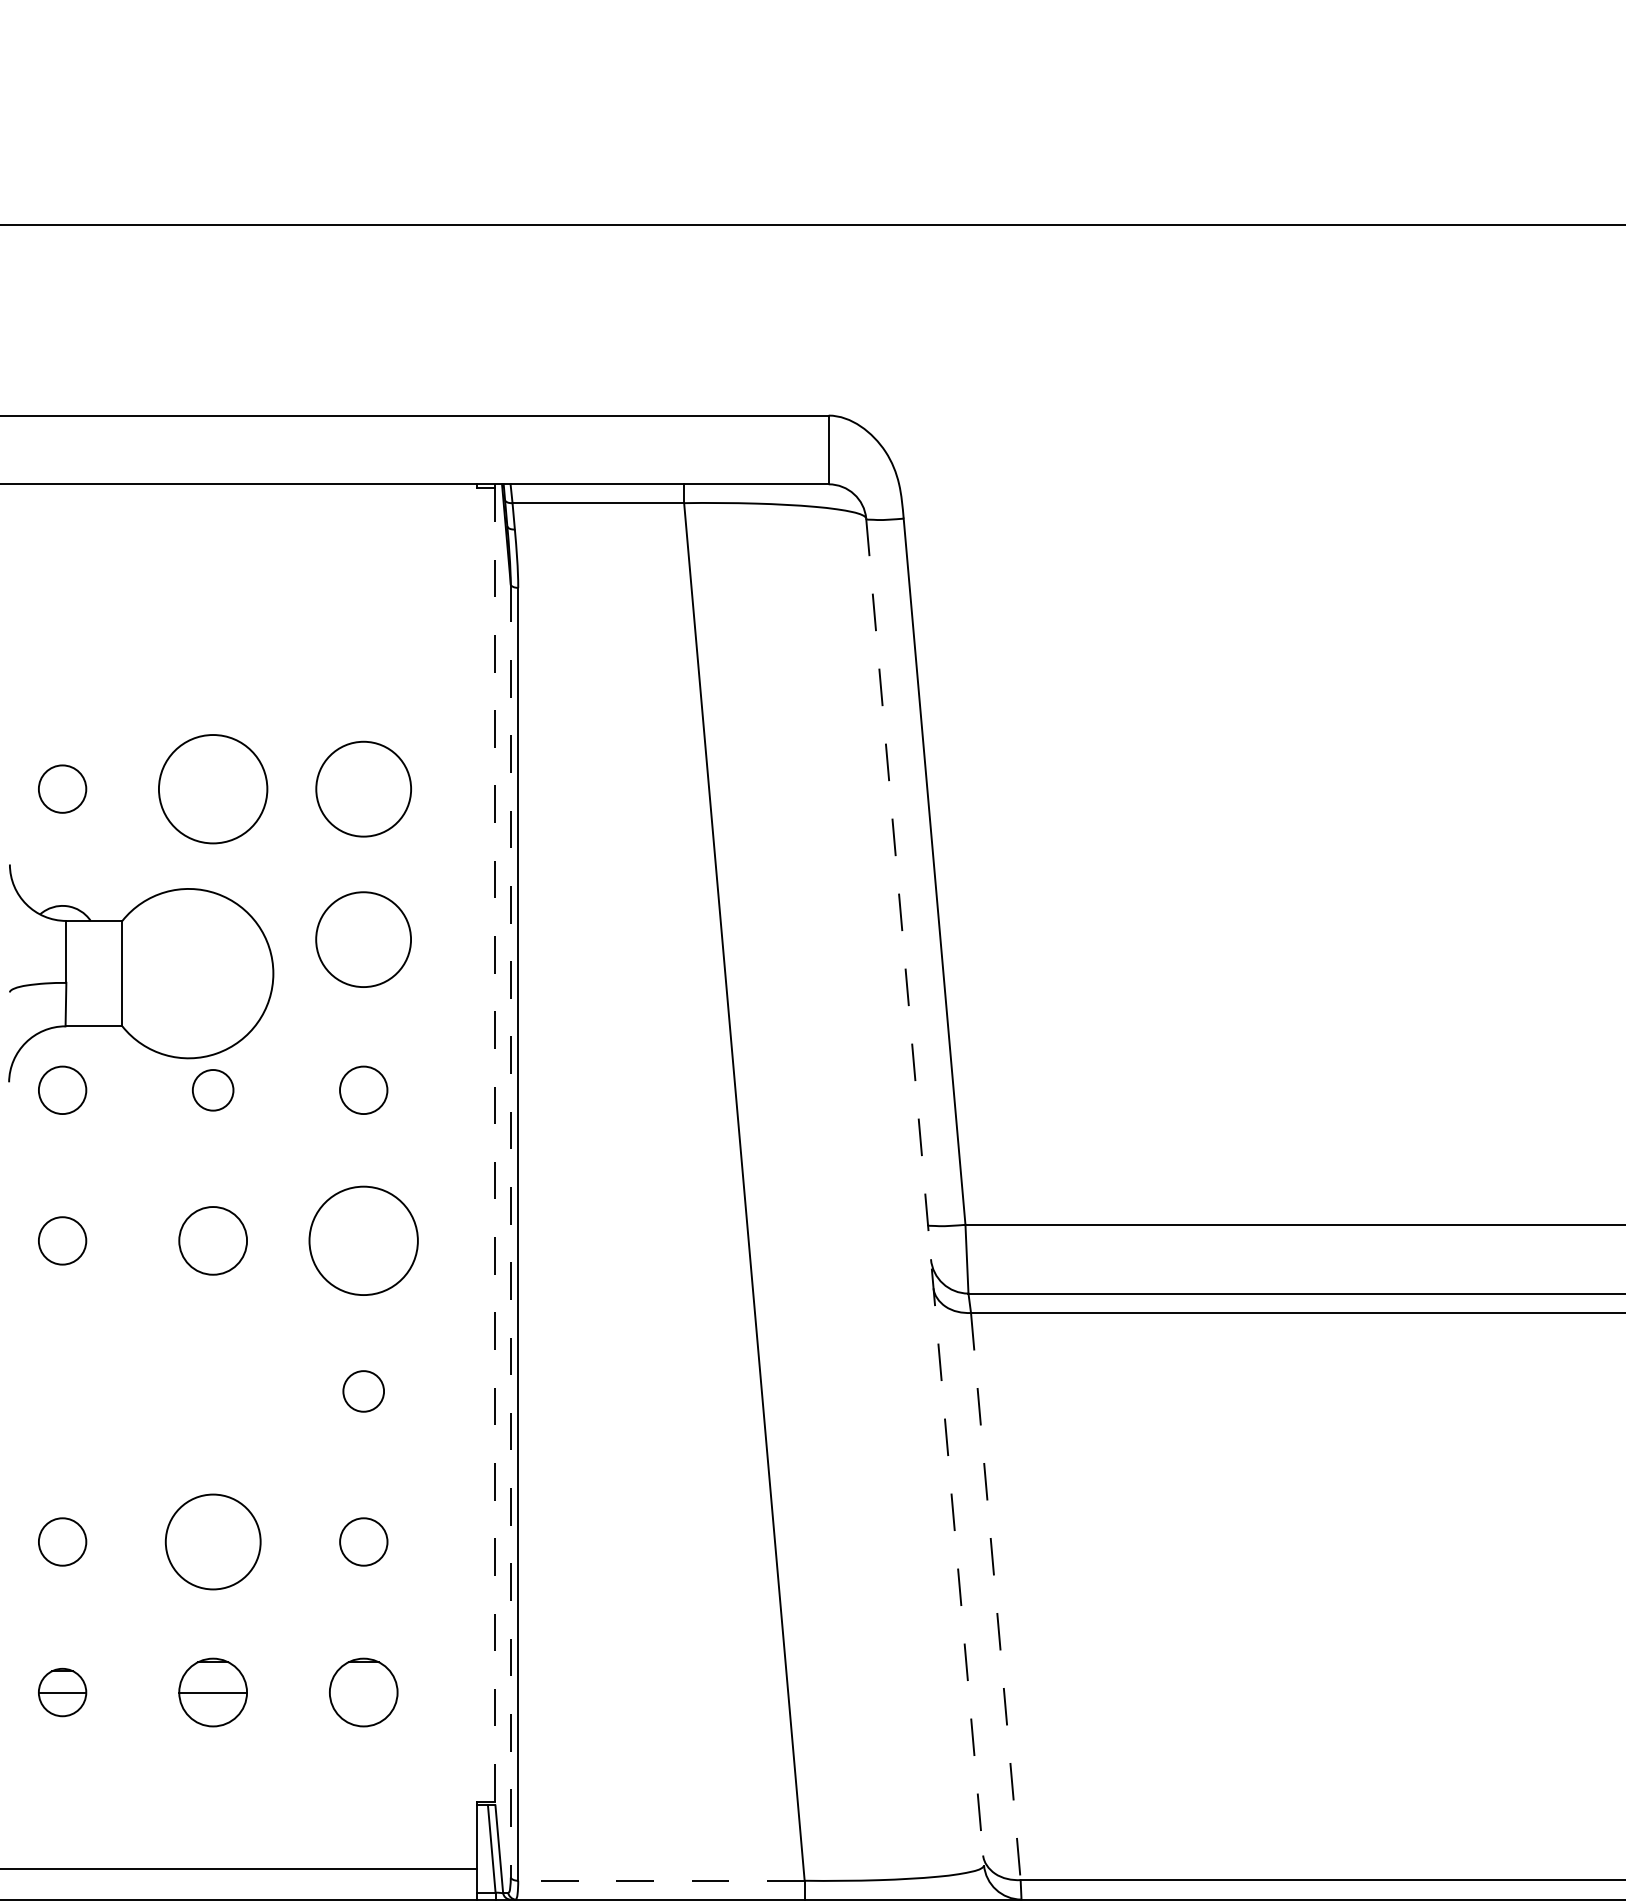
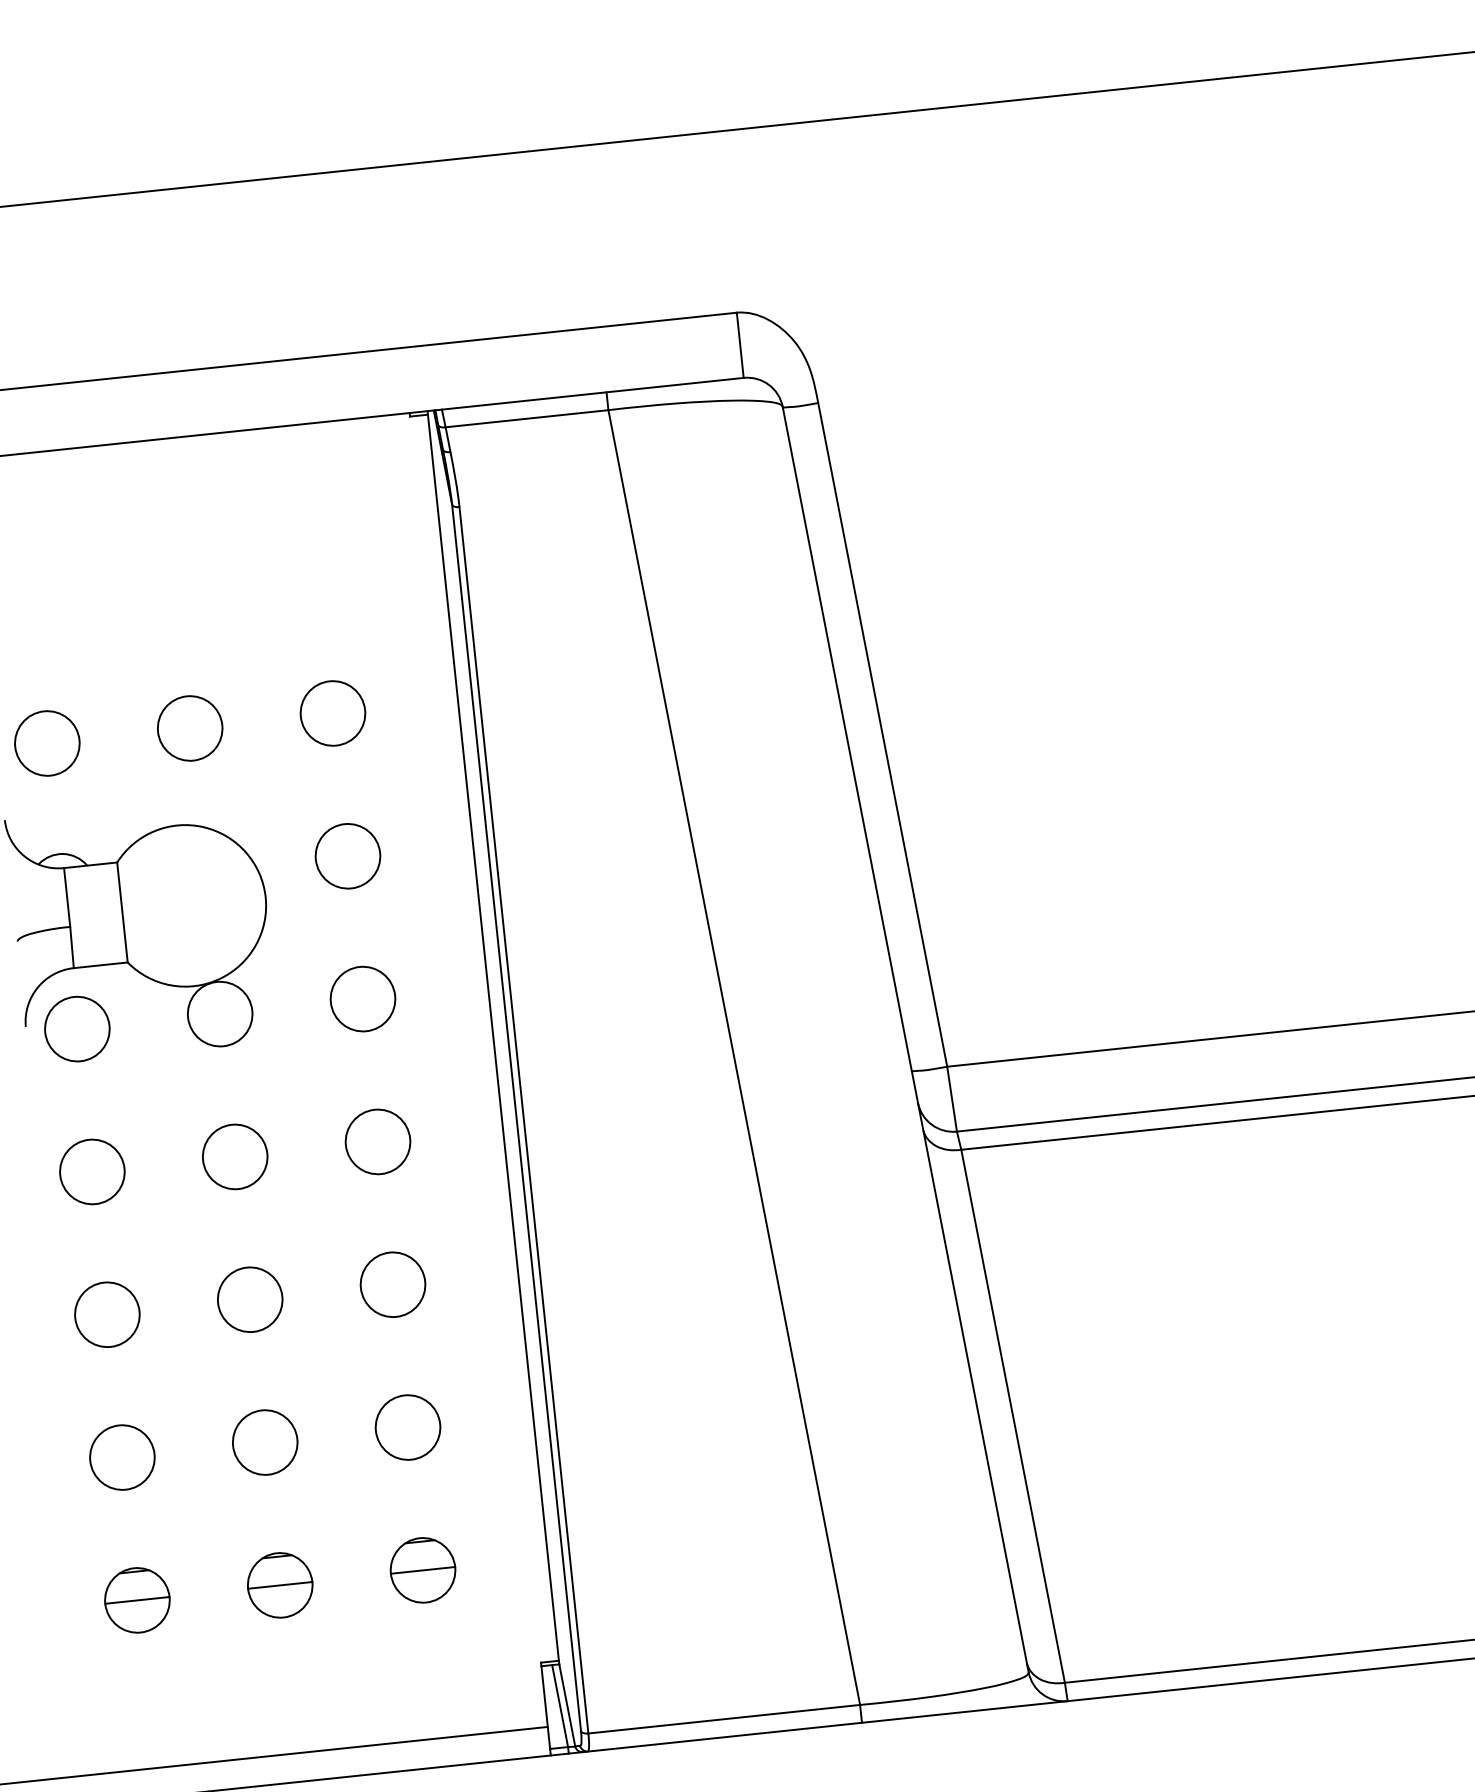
circle: (62, 788) -> (47, 742), size x1.43
circle: (213, 789) -> (190, 728), size x0.62
circle: (363, 789) -> (332, 713), size x0.71
circle: (363, 939) -> (347, 856), size x0.71
circle: (62, 1090) -> (77, 1029), size x1.43
circle: (213, 1090) -> (220, 1014), size x1.67
circle: (363, 1090) -> (362, 999), size x1.43
line: (495, 1144) -> (493, 1037), dashed -> solid
line: (925, 1191) -> (905, 1039), dashed -> solid
line: (510, 1231) -> (516, 1118), dashed -> solid
circle: (62, 1240) -> (92, 1171), size x1.43
circle: (363, 1240) -> (377, 1141), size x0.62
circle: (62, 1391) -> (107, 1314), added
circle: (212, 1391) -> (249, 1299), added
circle: (363, 1391) -> (392, 1284), size x1.67
circle: (62, 1541) -> (122, 1457), size x1.43
circle: (212, 1541) -> (264, 1442), size x0.71
circle: (363, 1541) -> (407, 1427), size x1.43
line: (995, 1596) -> (1012, 1416), dashed -> solid
part: (62, 1692) -> (137, 1600), size x1.43
line: (363, 1692) -> (422, 1570), added
line: (660, 1880) -> (723, 1719), dashed -> solid

